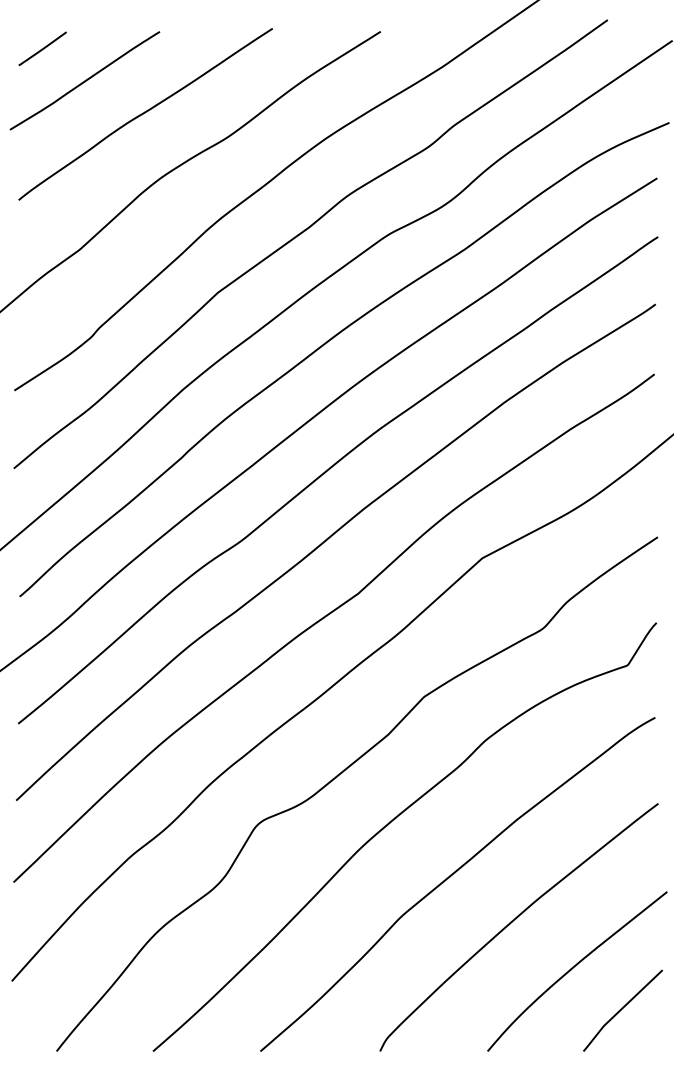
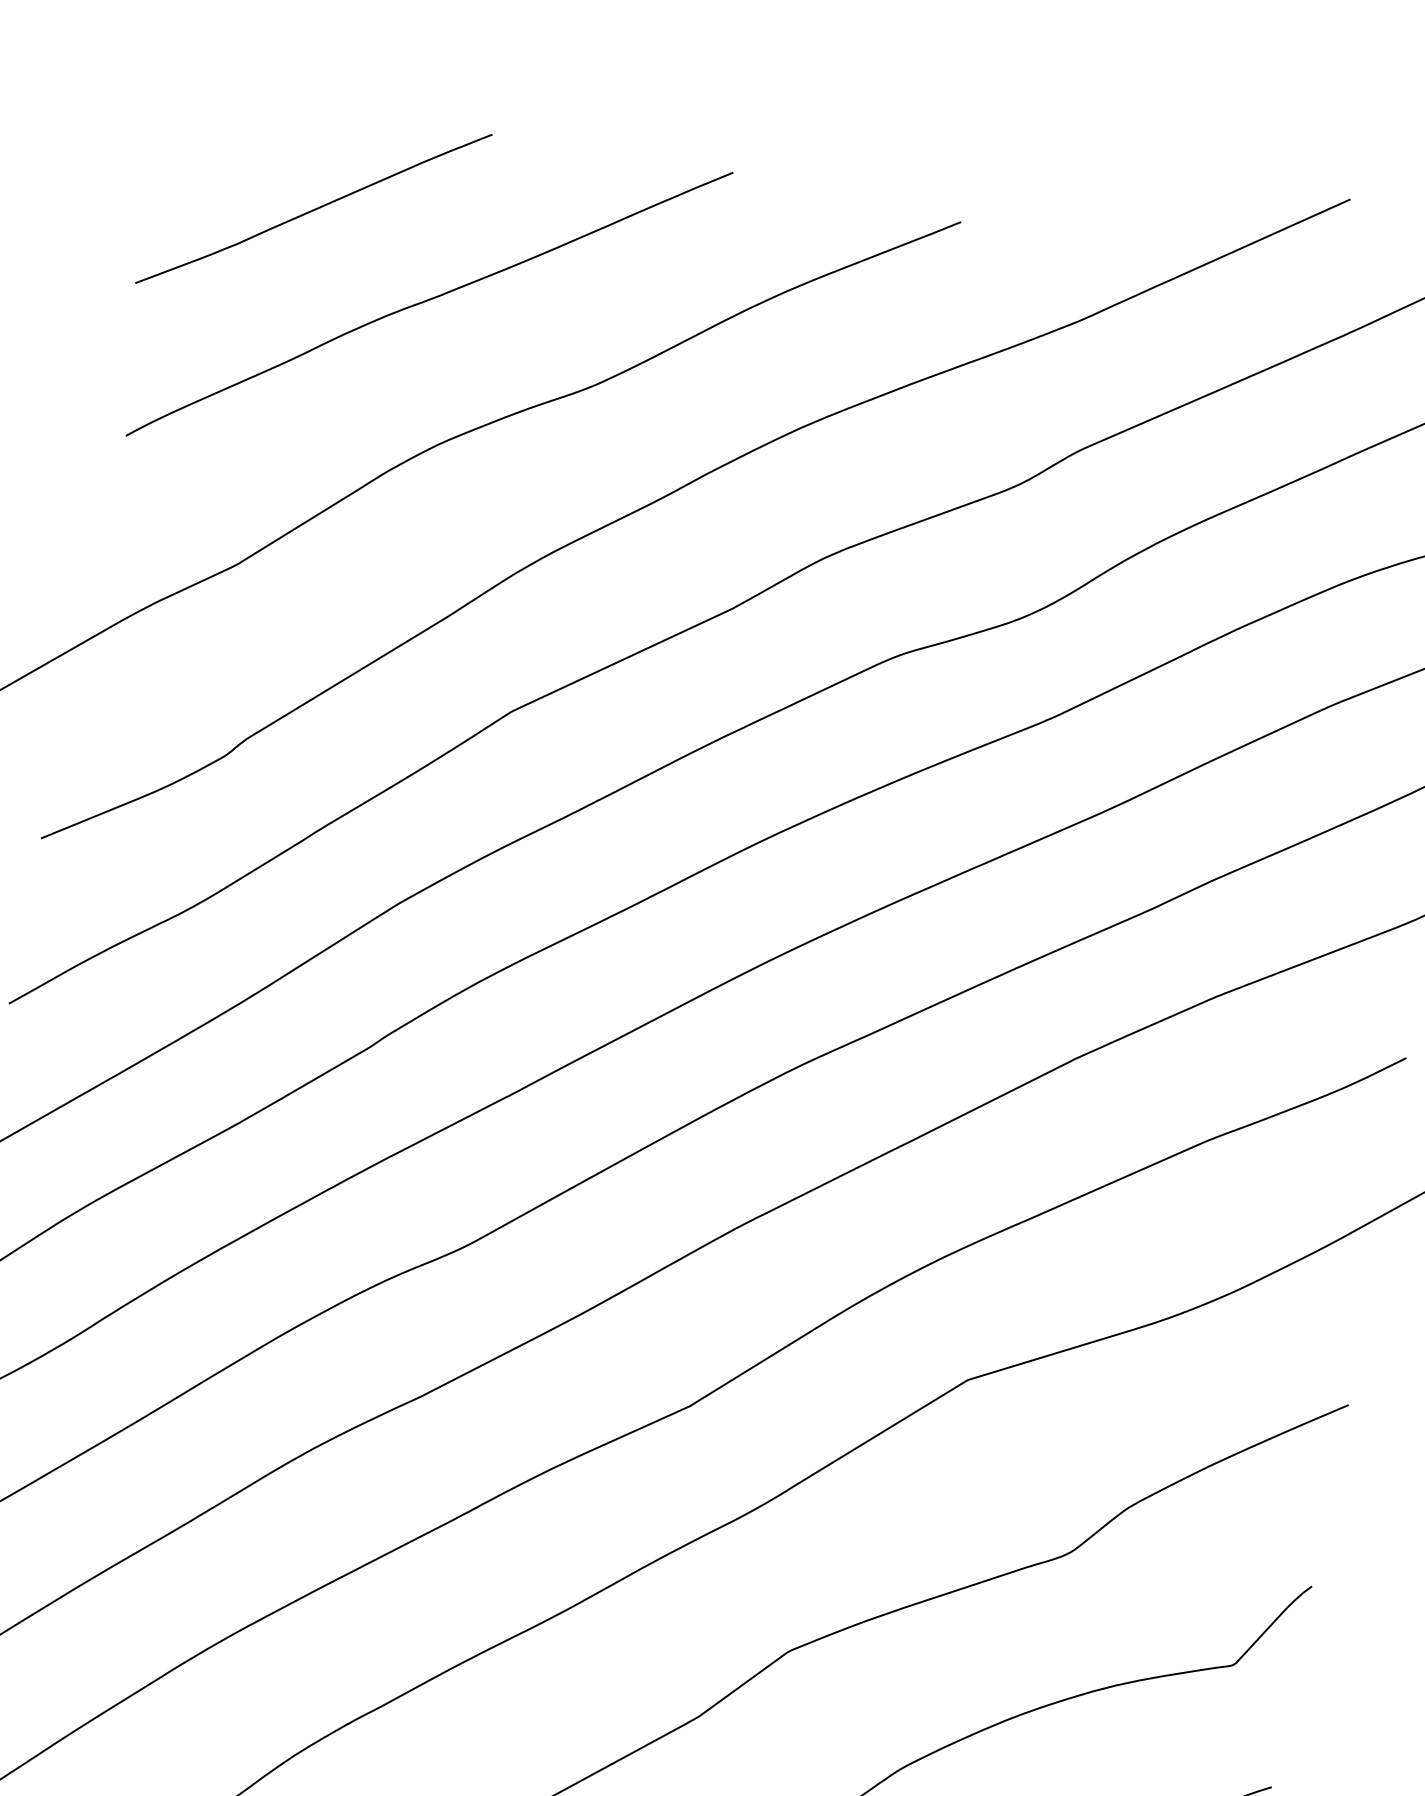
line: (42, 48) -> (236, 123), removed

